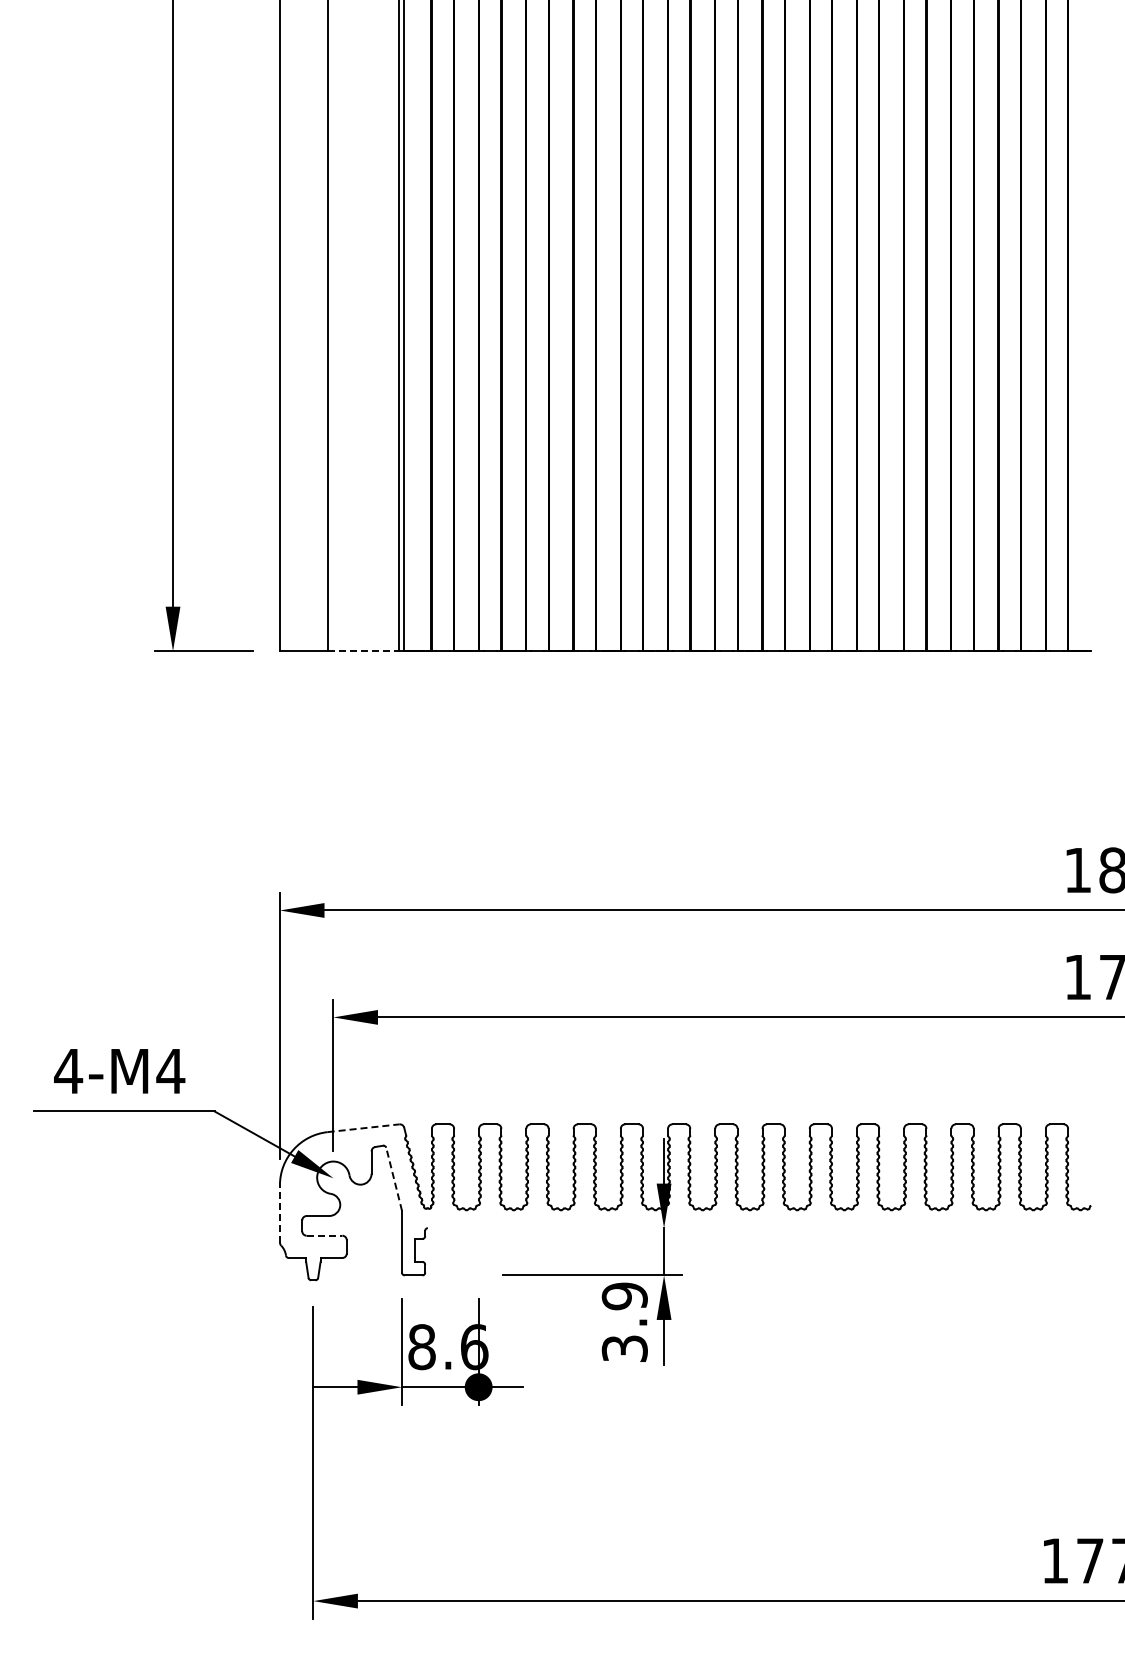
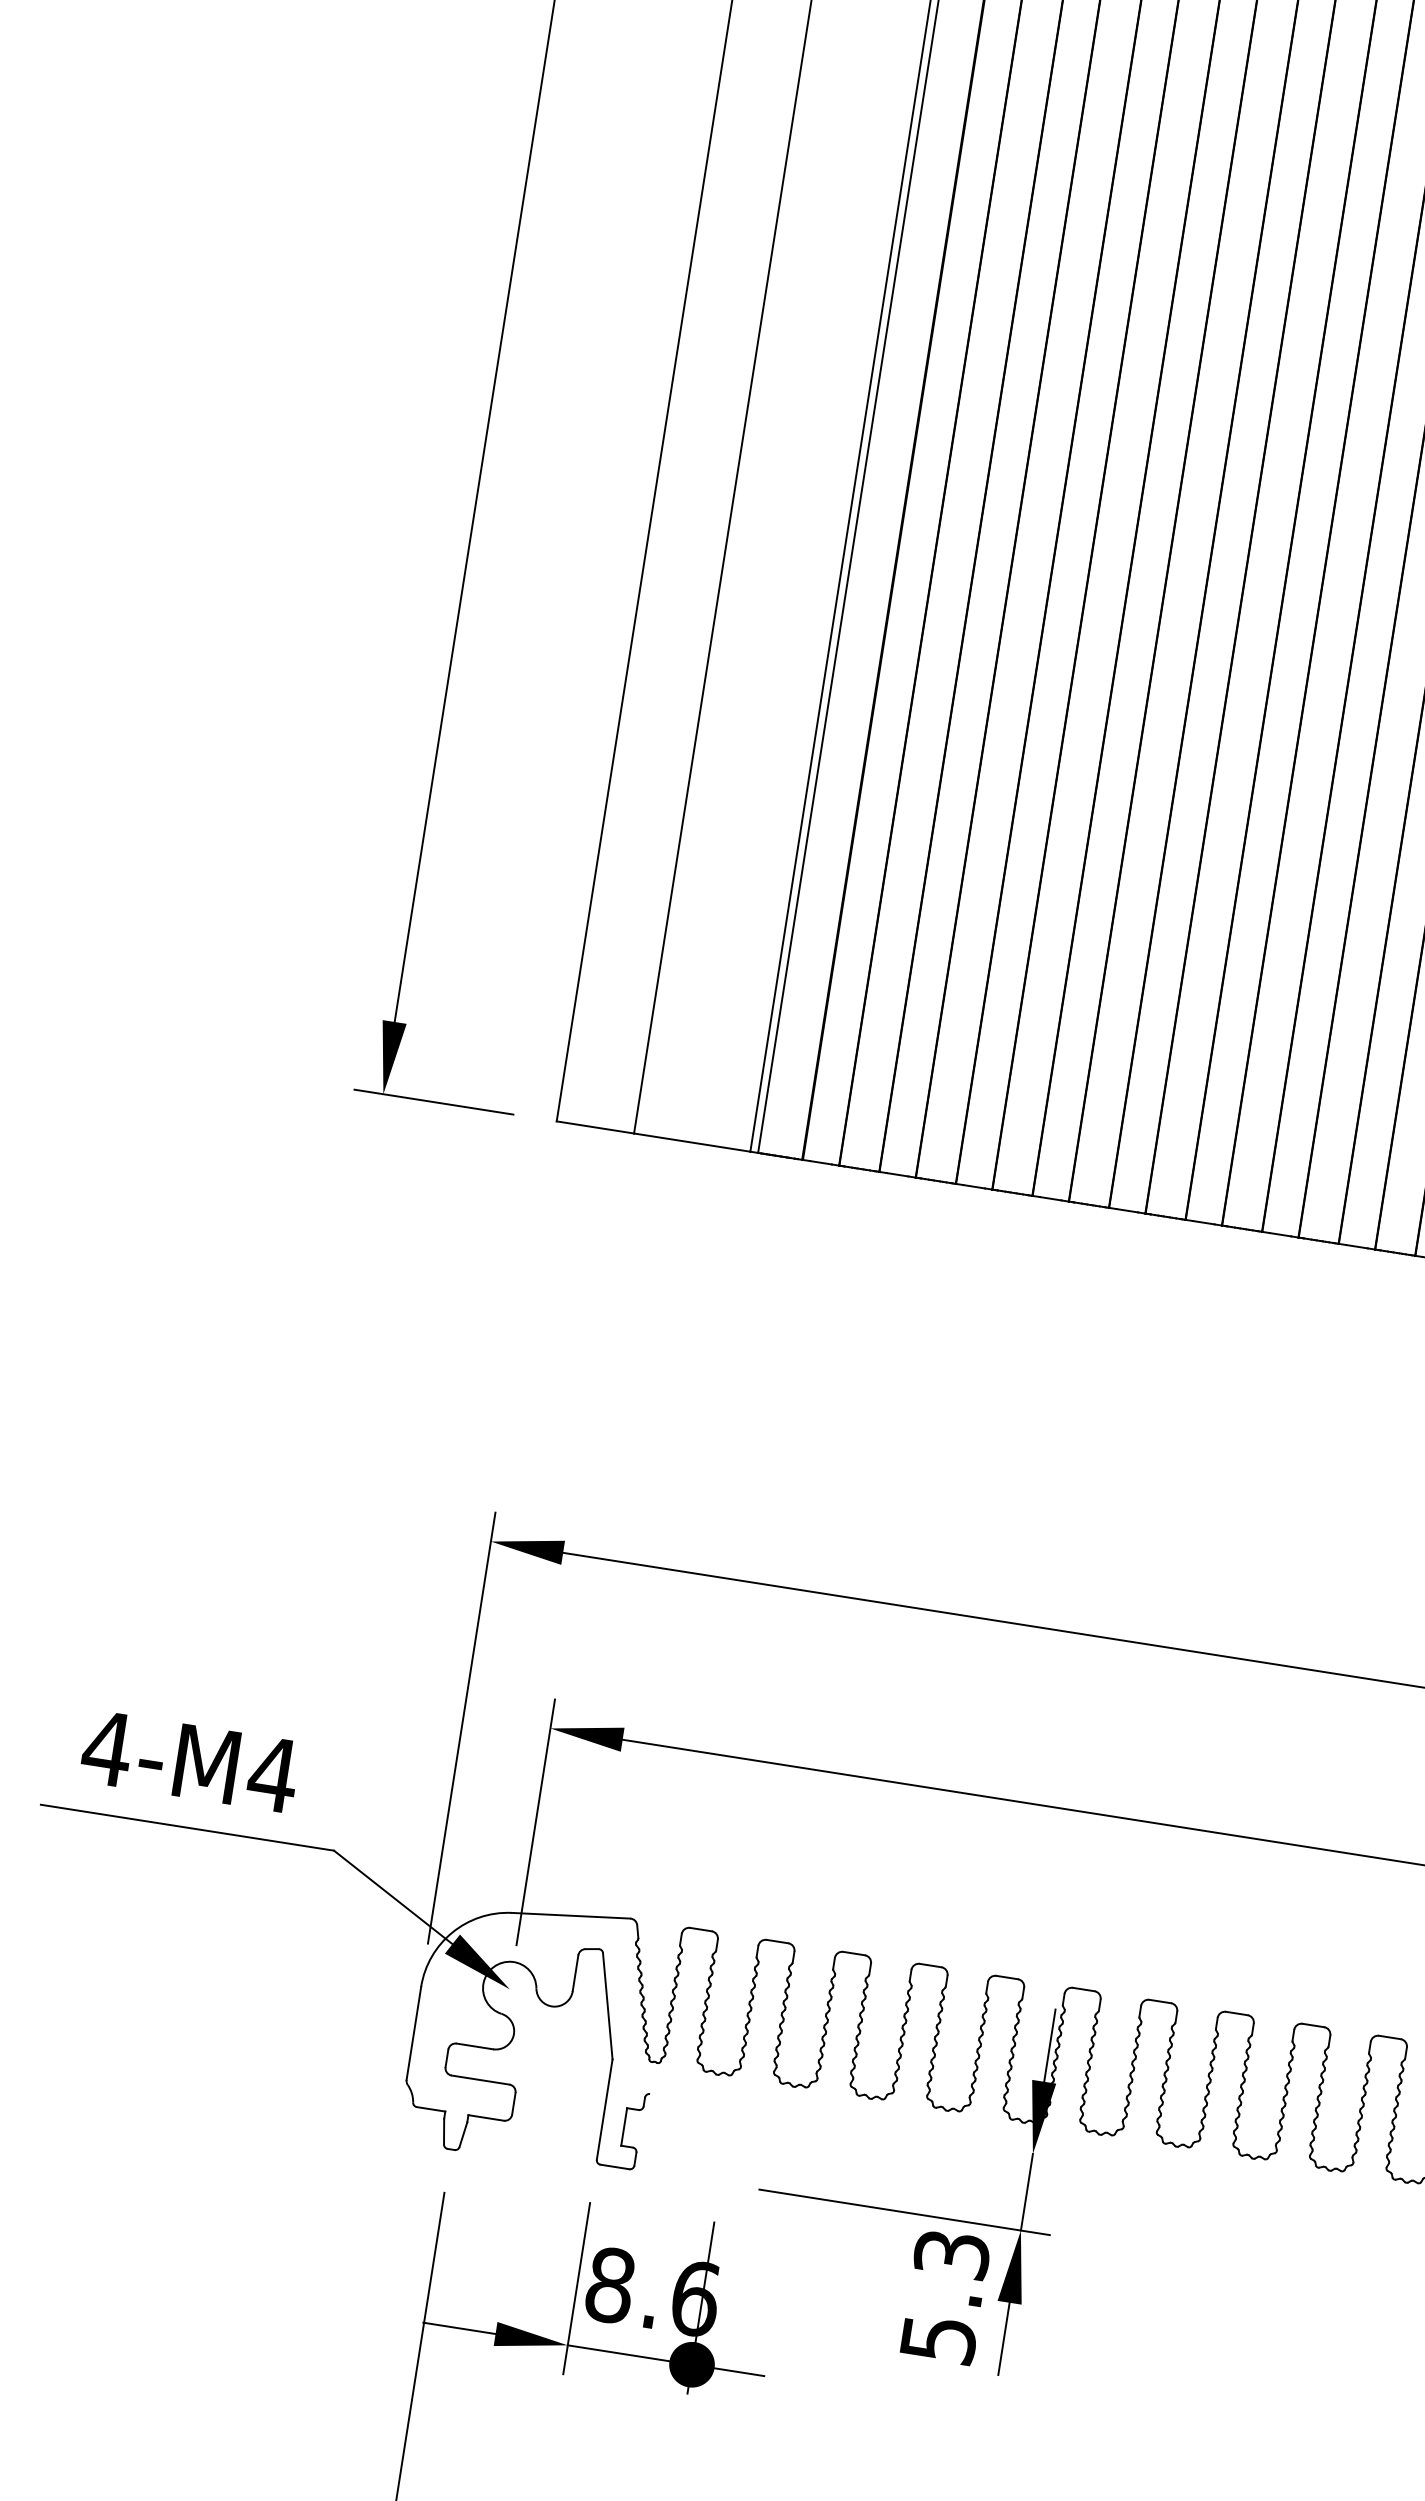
line: (363, 651) -> (692, 1142), dashed -> solid
line: (364, 1128) -> (572, 1916), dashed -> solid
line: (394, 1179) -> (608, 2006), dashed -> solid
line: (279, 1213) -> (413, 2032), dashed -> solid
line: (324, 1235) -> (480, 2079), dashed -> solid
text: (624, 1321) -> (945, 2295), 3.9 -> 5.3

